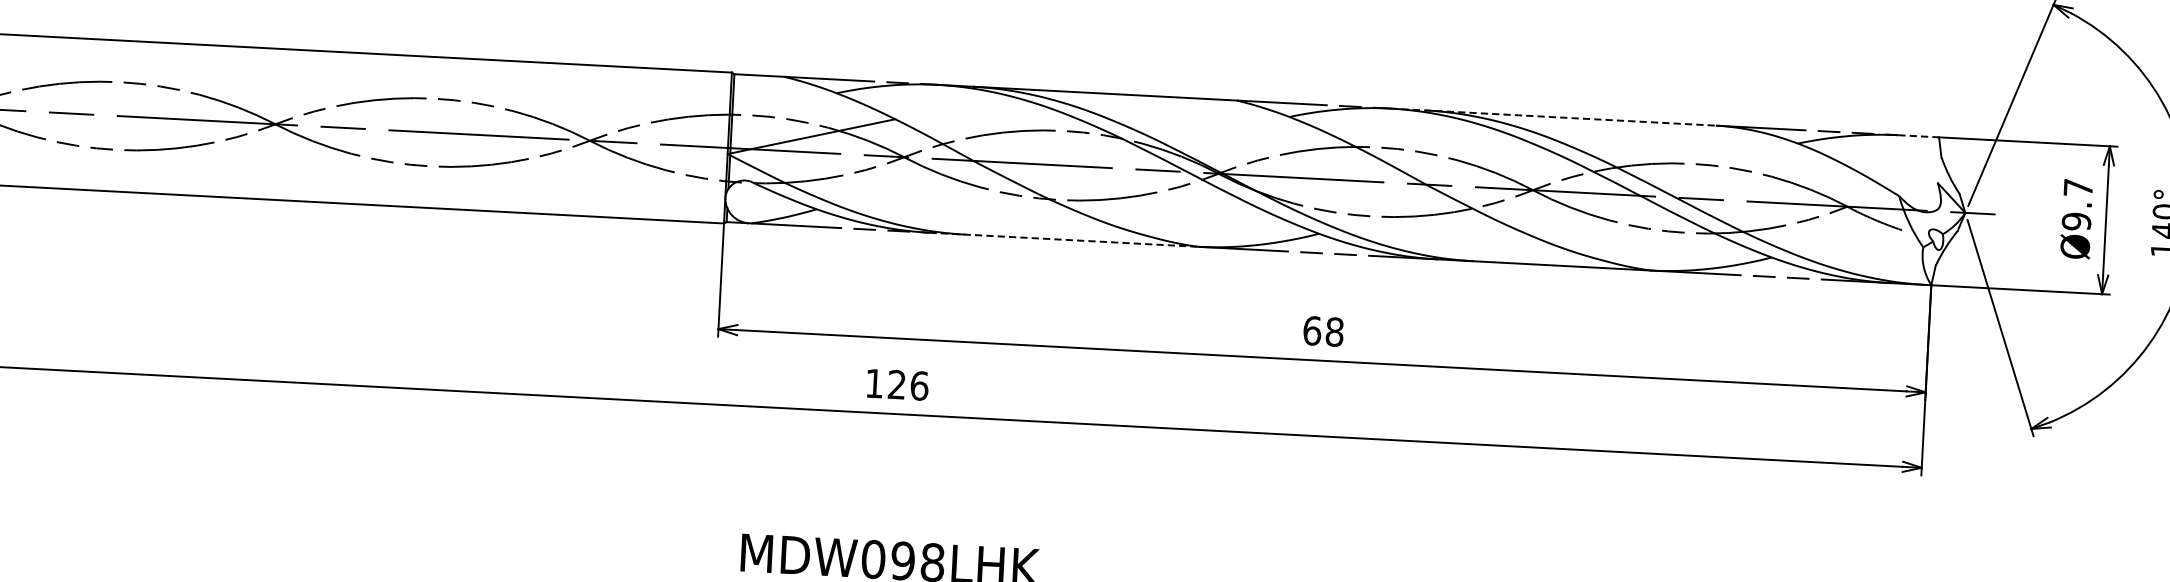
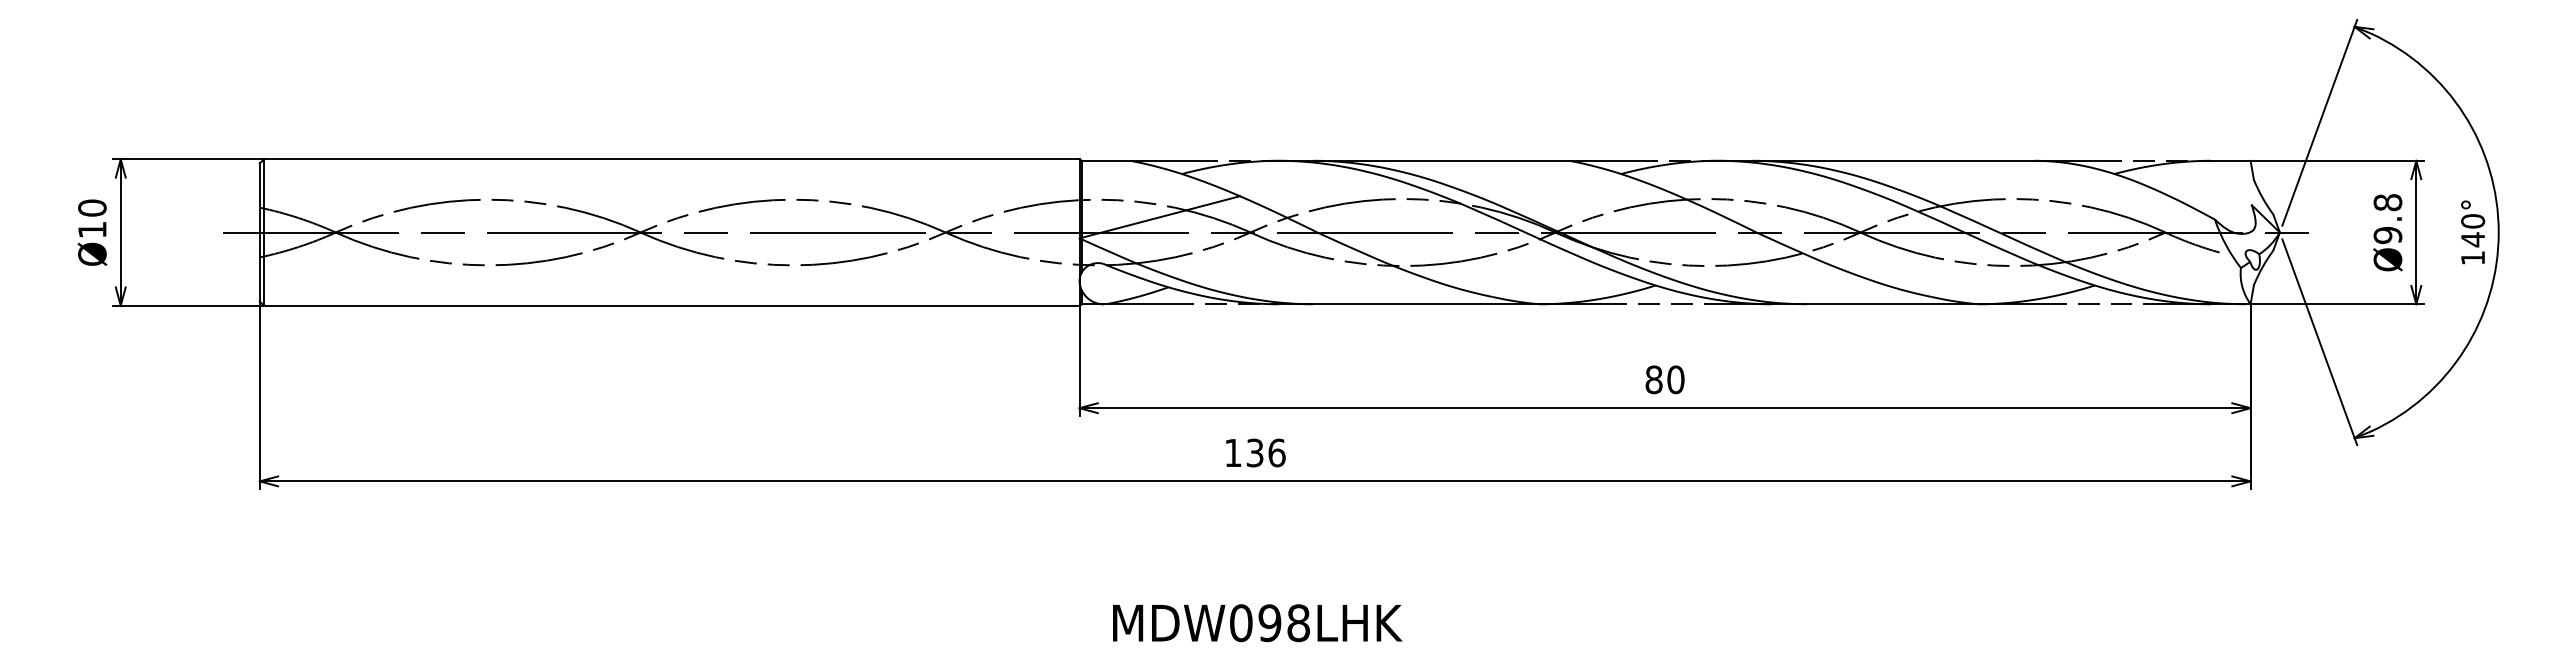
line: (1553, 116) -> (1876, 160), dashed -> solid
line: (1918, 135) -> (2230, 160), dashed -> solid
text: (2077, 187) -> (2387, 202), Ø9.7 -> Ø9.8
line: (1064, 240) -> (1409, 304), dashed -> solid
text: (1323, 331) -> (1664, 379), 68 -> 80
text: (896, 384) -> (1254, 452), 126 -> 136

